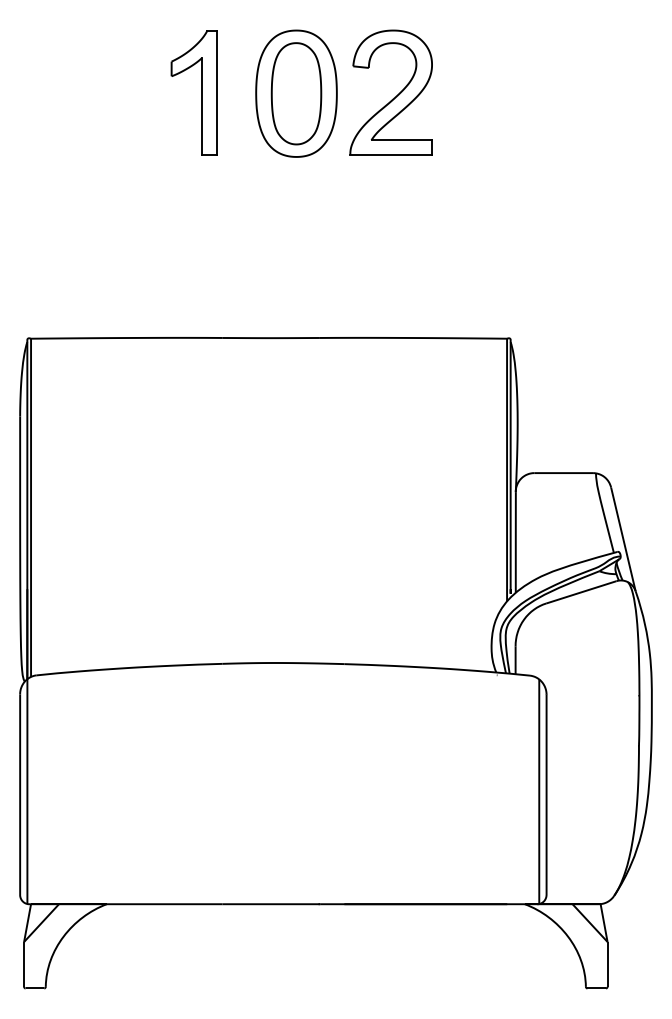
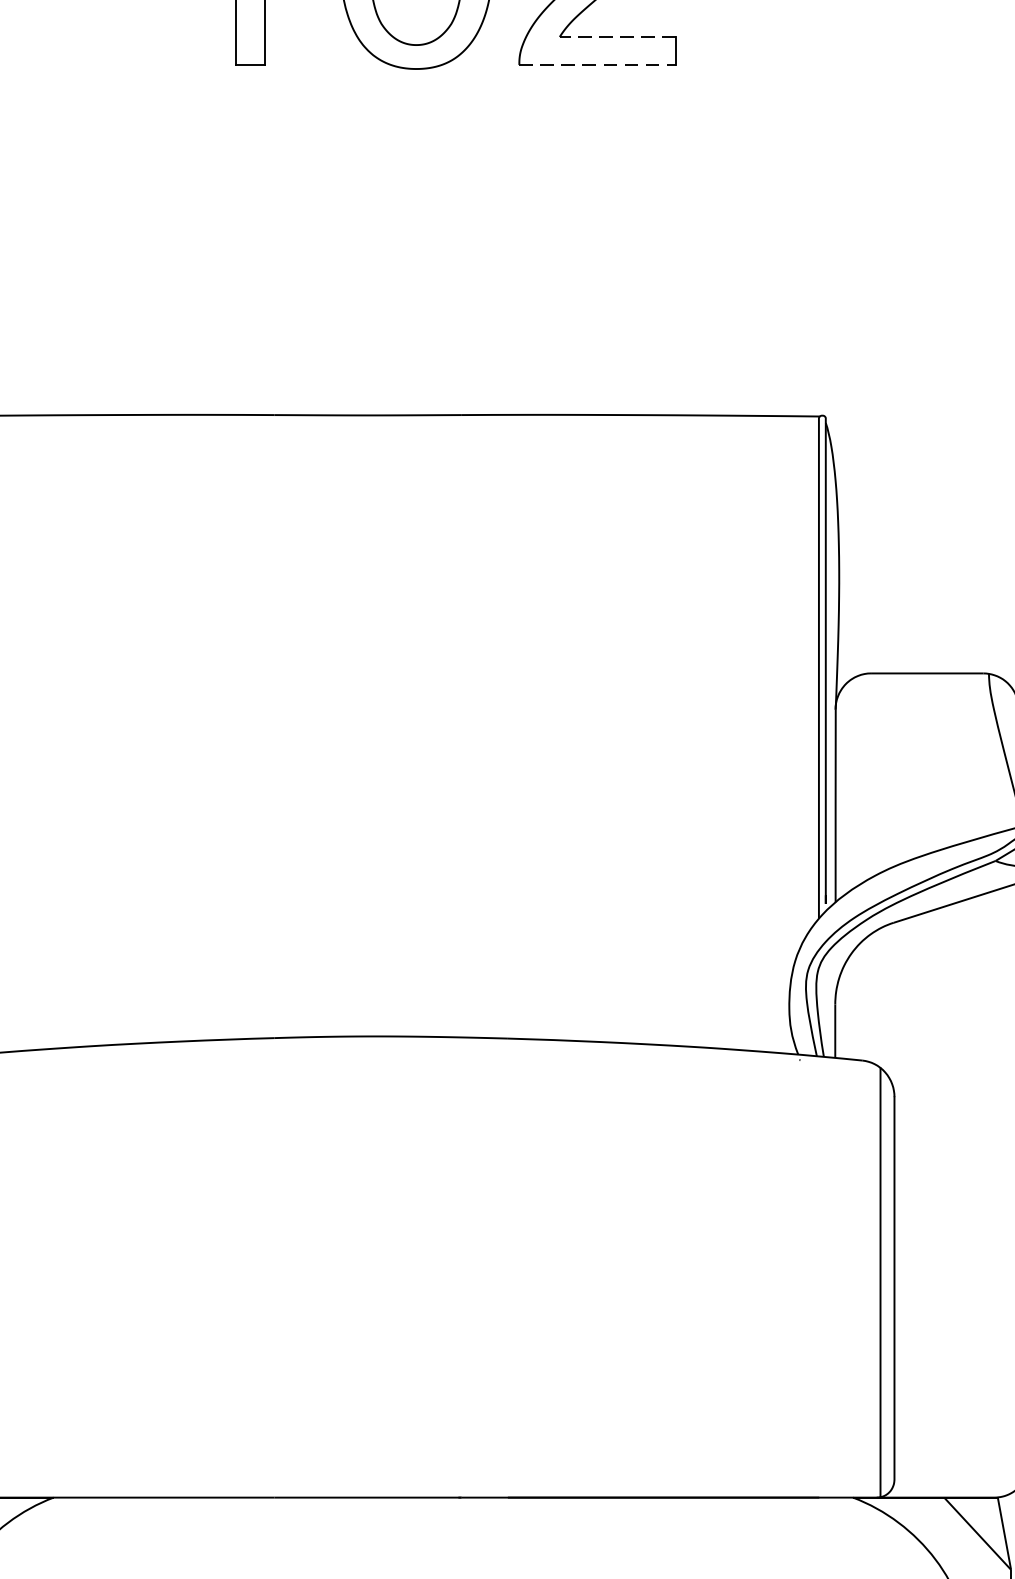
line: (401, 140) -> (617, 37), solid -> dashed
line: (391, 154) -> (598, 64), solid -> dashed

